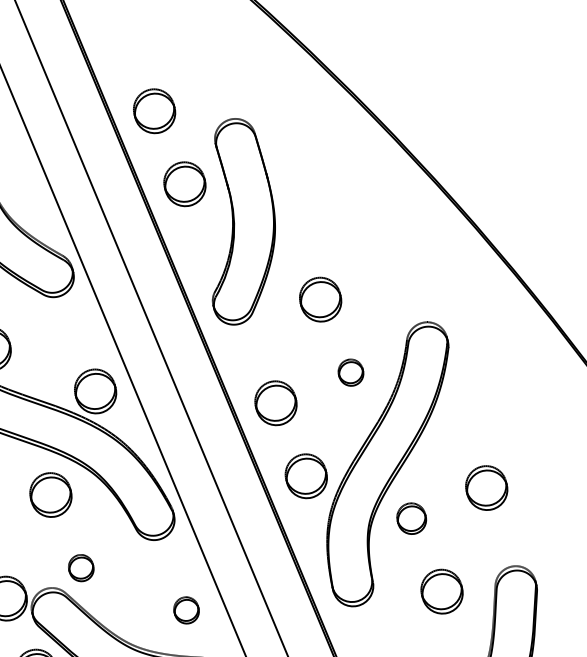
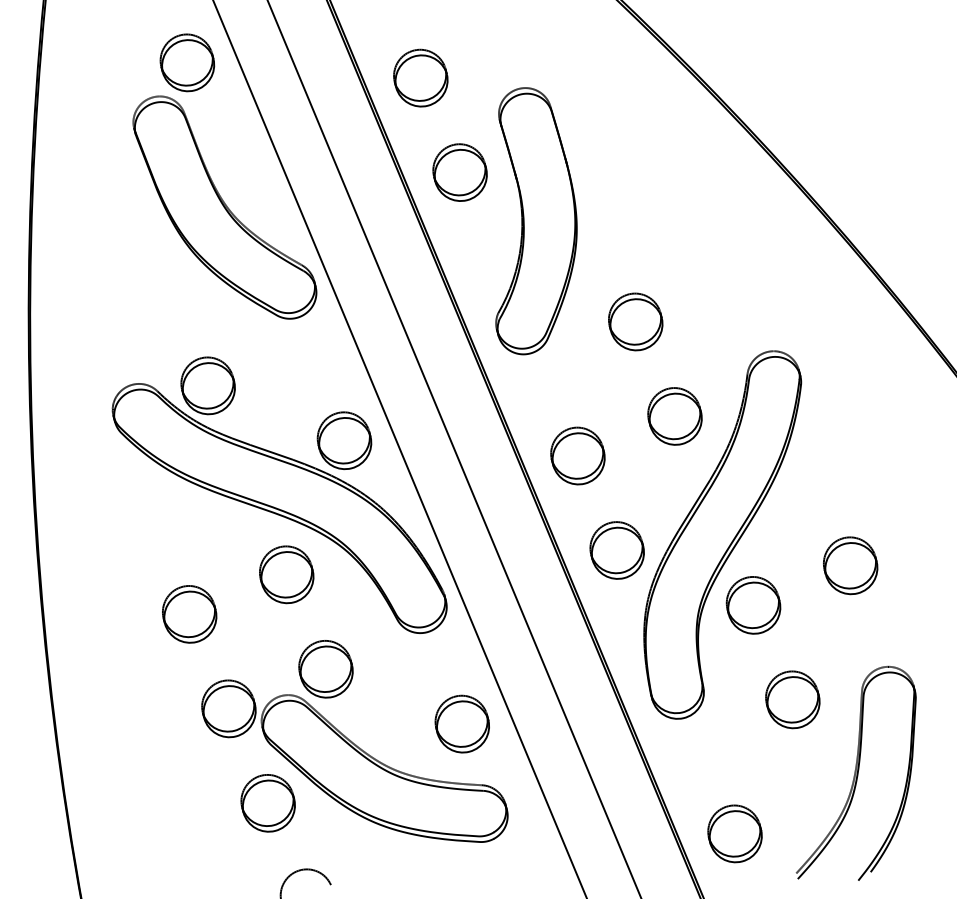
part: (350, 372) -> (674, 416), size x1.67
part: (411, 518) -> (753, 605), size x1.43
part: (80, 568) -> (325, 669), size x1.67
part: (186, 609) -> (461, 723), size x1.67

